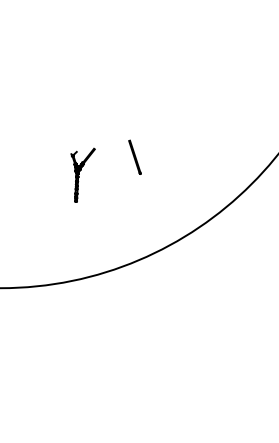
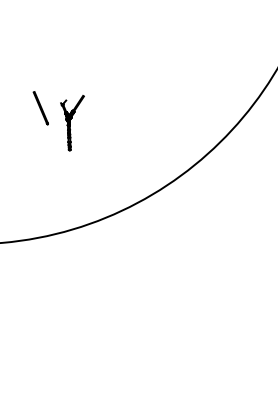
line: (134, 156) -> (40, 107), moved

